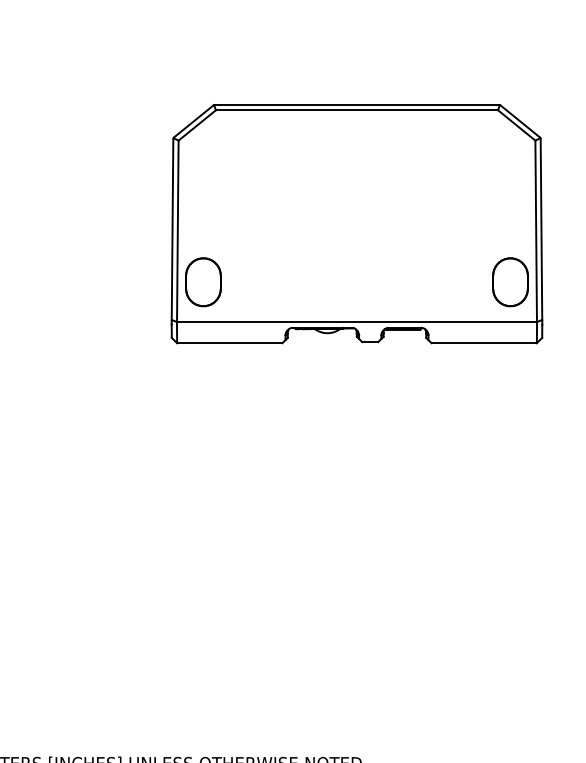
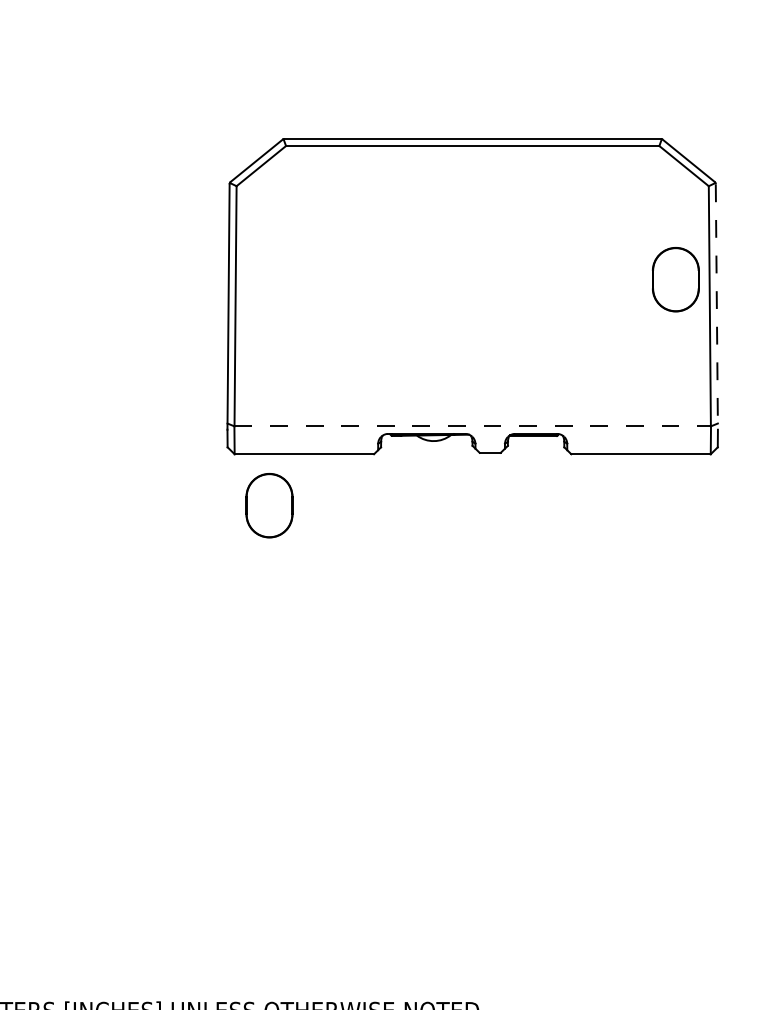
line: (541, 232) -> (716, 307), solid -> dashed
part: (203, 282) -> (269, 505), moved
part: (510, 282) -> (675, 279), moved
line: (357, 322) -> (473, 426), solid -> dashed

